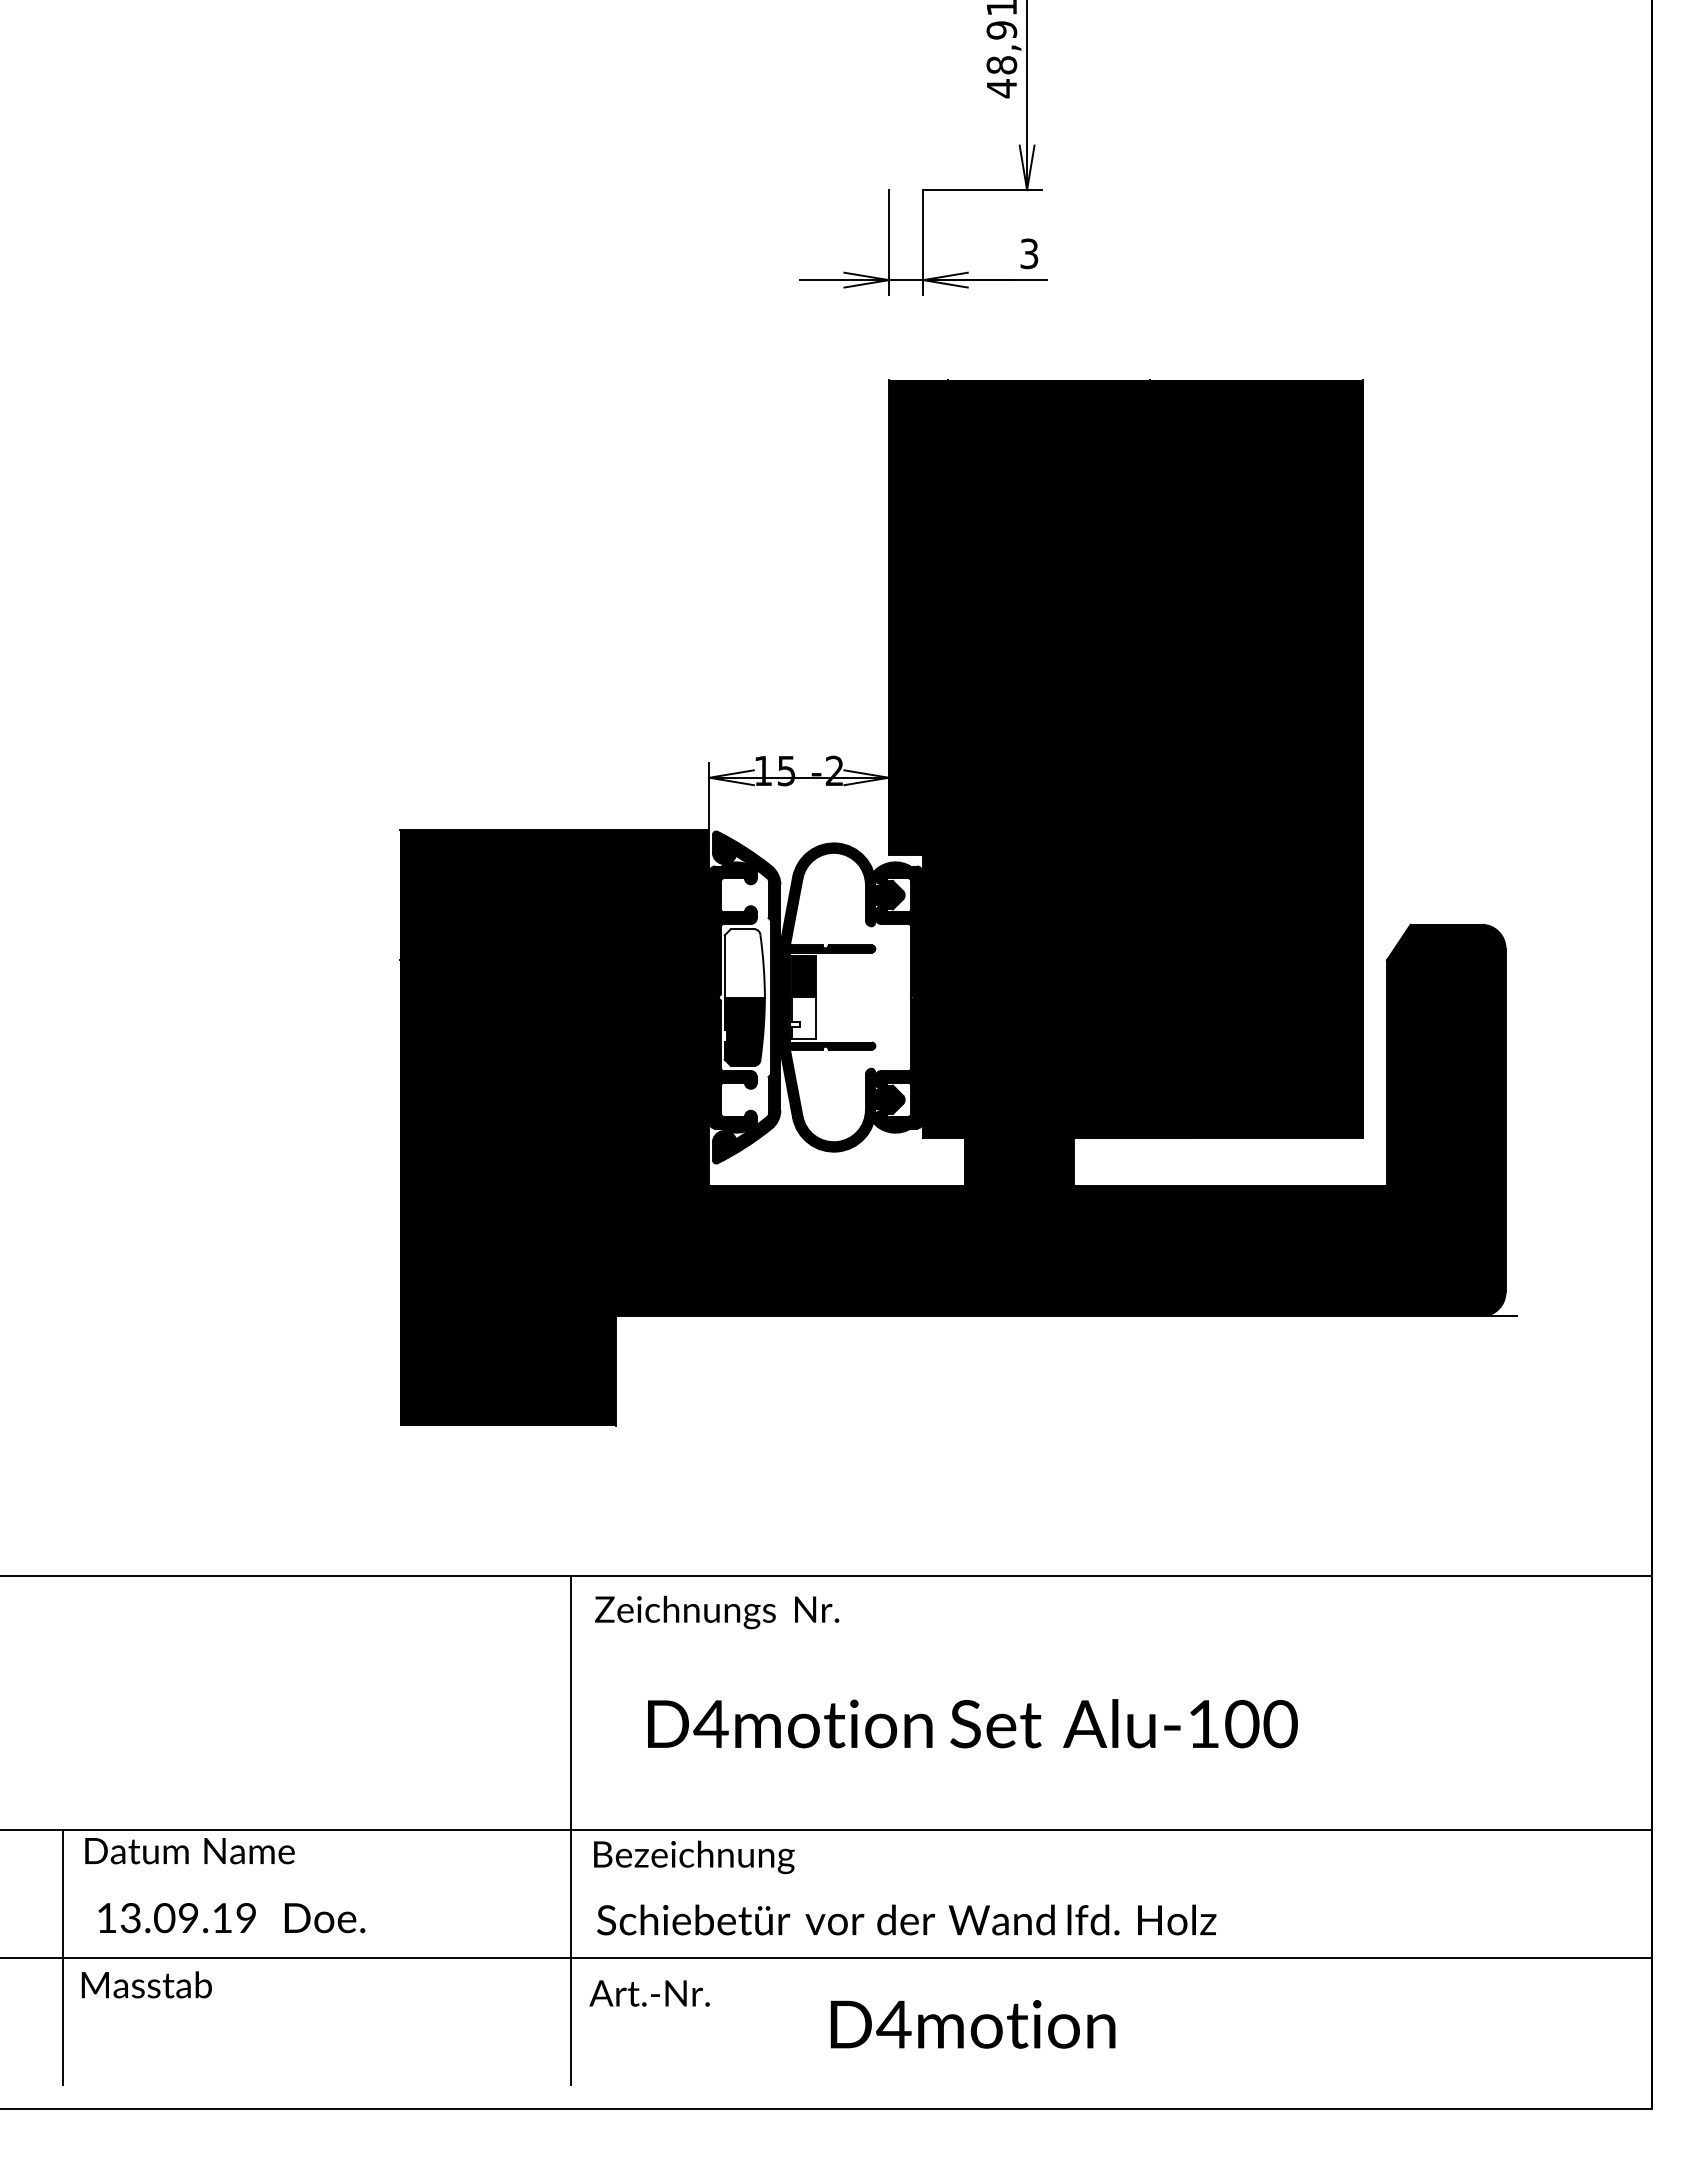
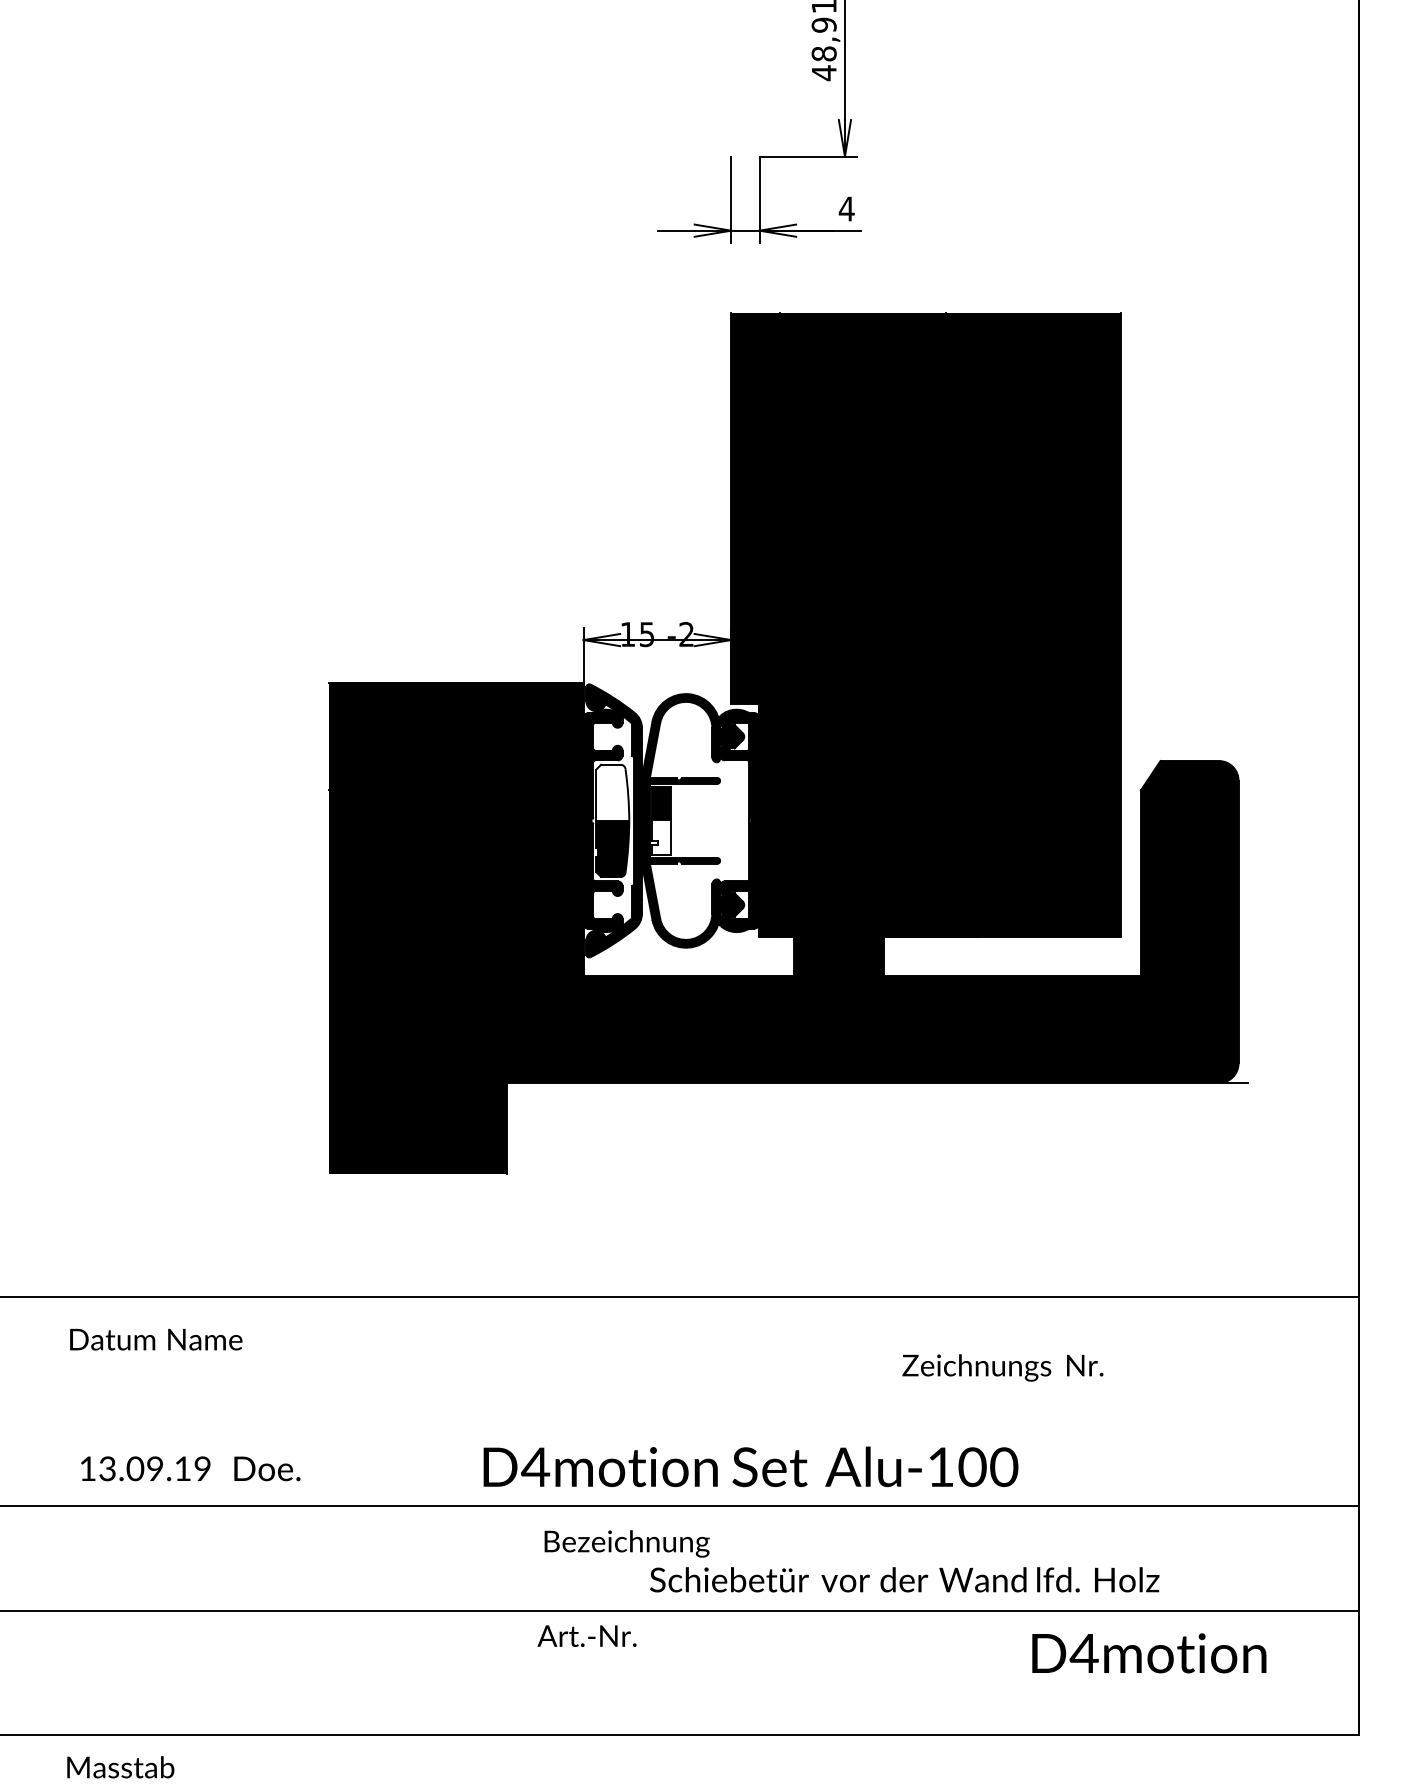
text: (1028, 253) -> (846, 208), 3 -> 4
text: (717, 1612) -> (1003, 1367), moved
text: (972, 1723) -> (750, 1466), moved
line: (571, 1830) -> (470, 1506), removed
text: (189, 1851) -> (155, 1339), moved
text: (694, 1857) -> (627, 1544), moved
text: (231, 1918) -> (190, 1469), moved
text: (906, 1919) -> (904, 1579), moved
line: (63, 1957) -> (52, 1610), removed
text: (146, 1984) -> (120, 1766), moved
text: (649, 1993) -> (586, 1636), moved
text: (972, 2024) -> (1148, 1653), moved

